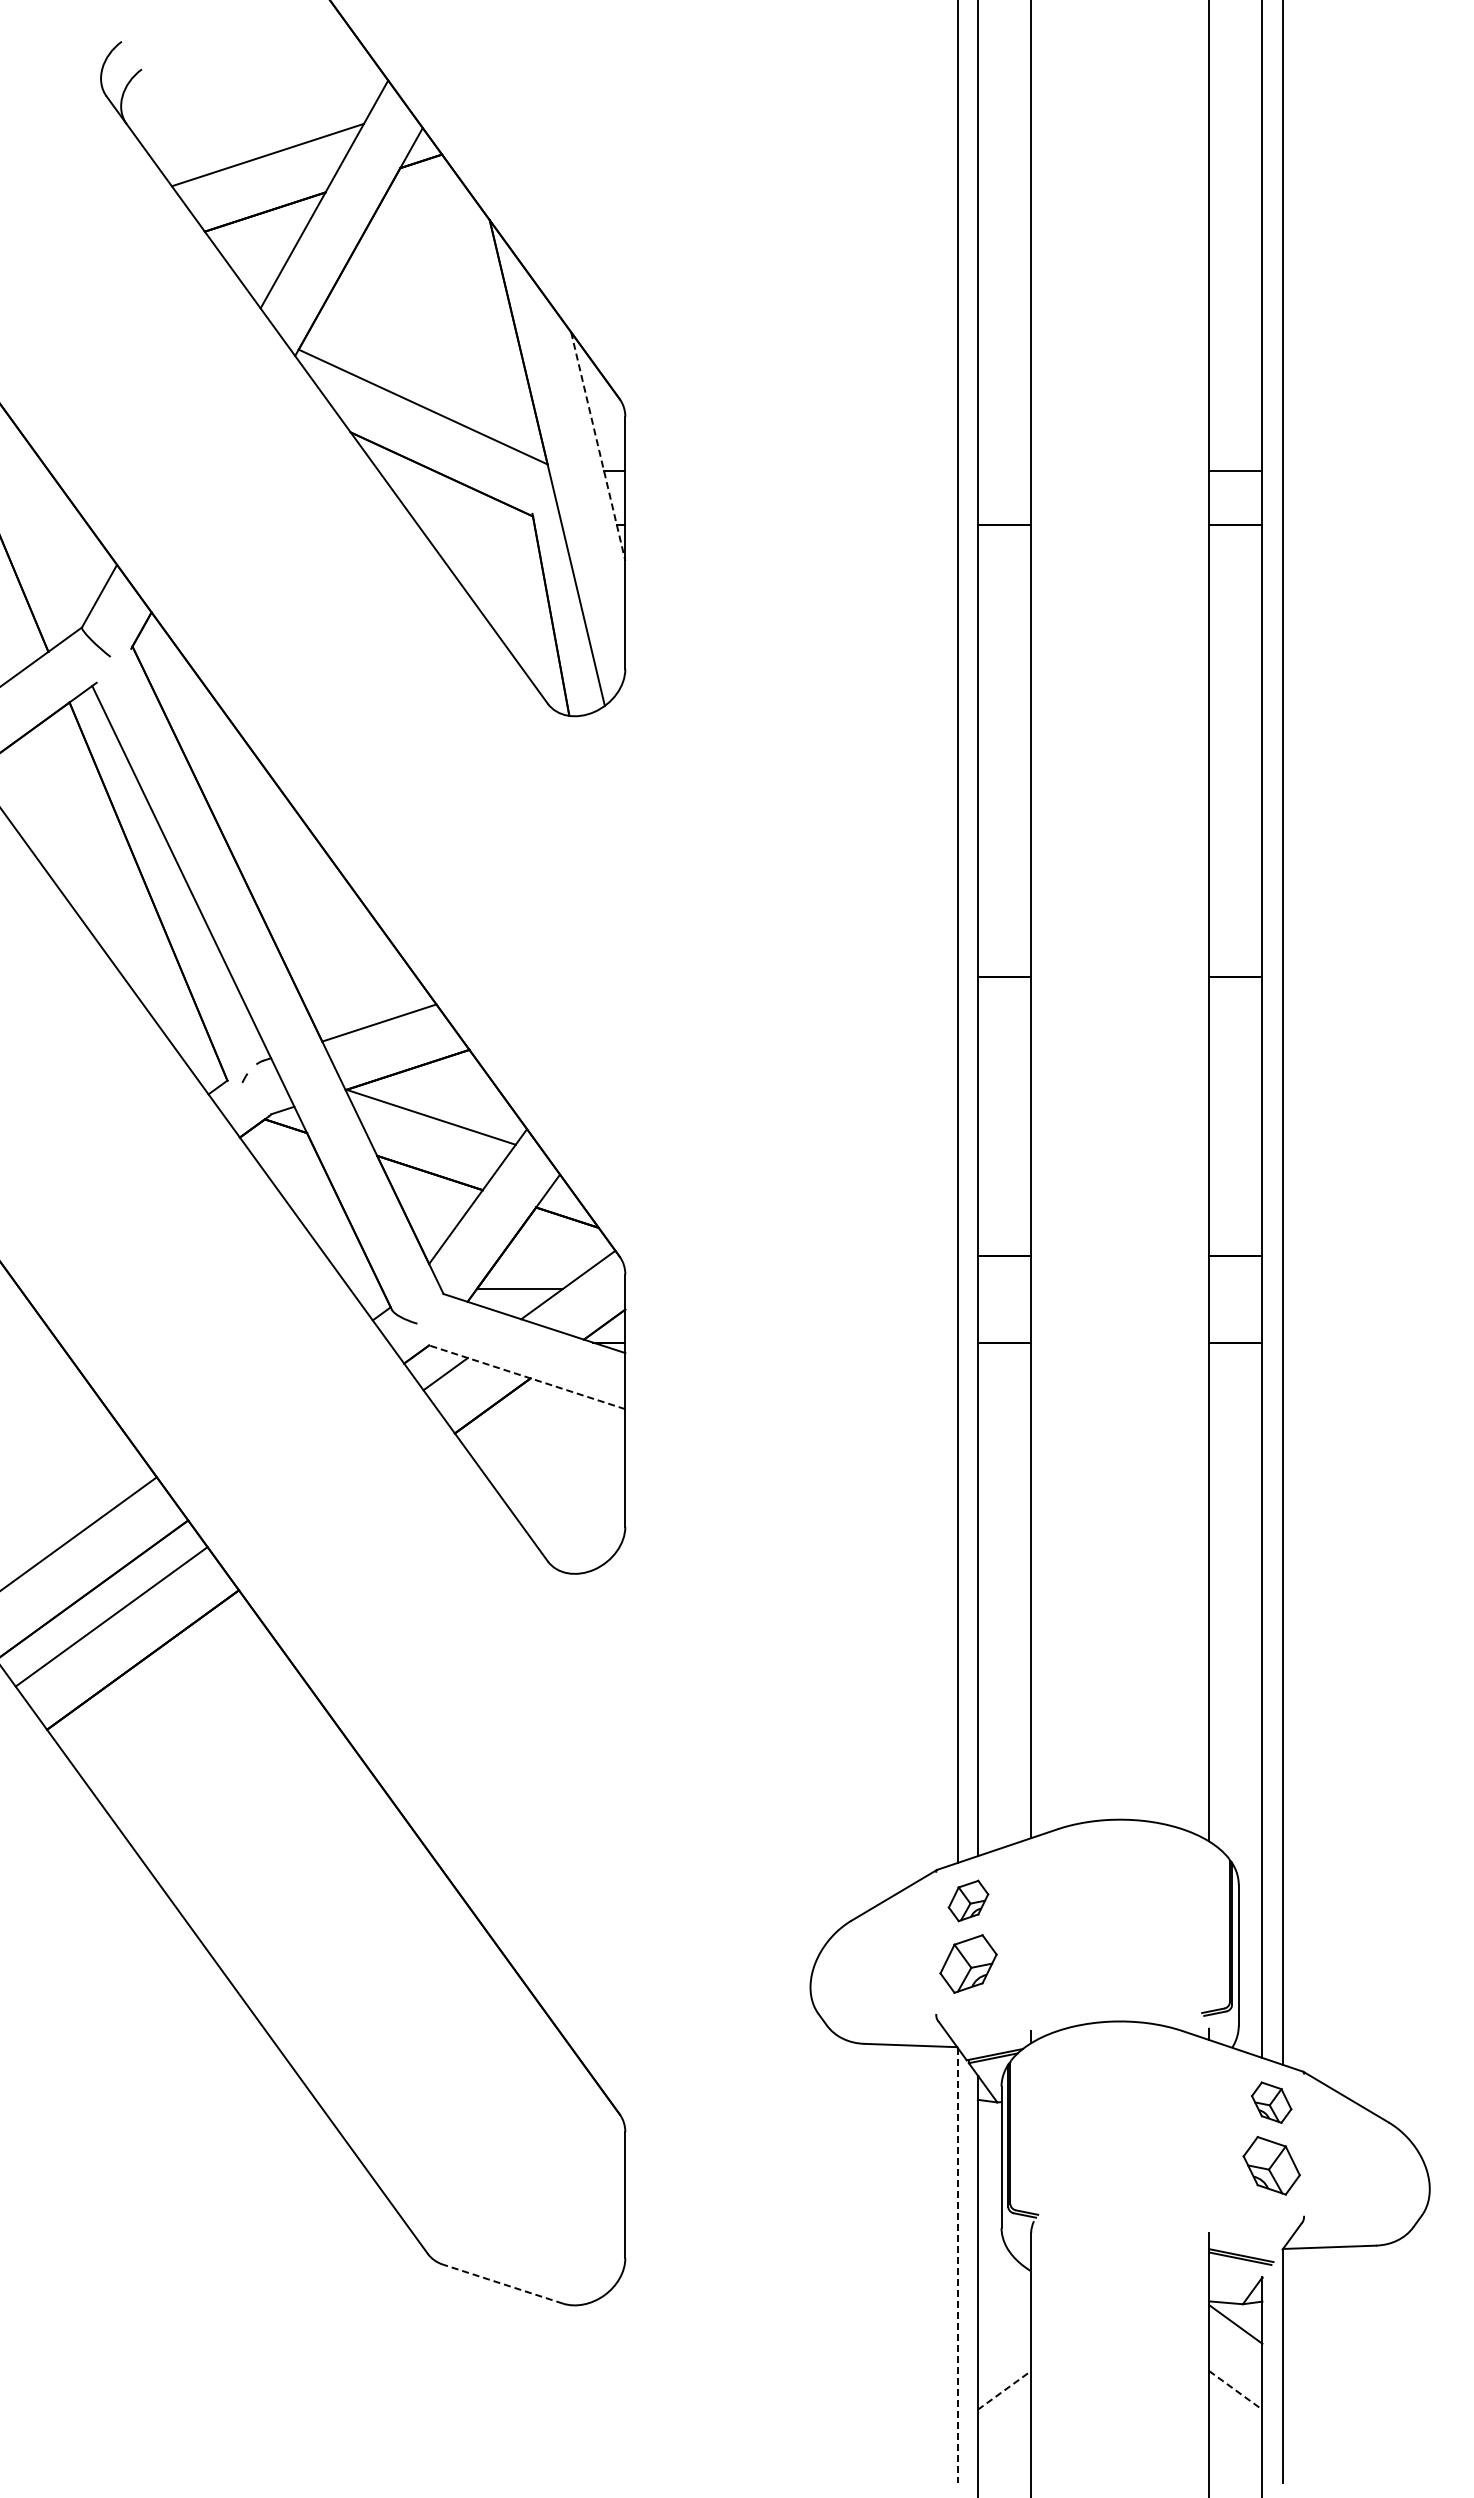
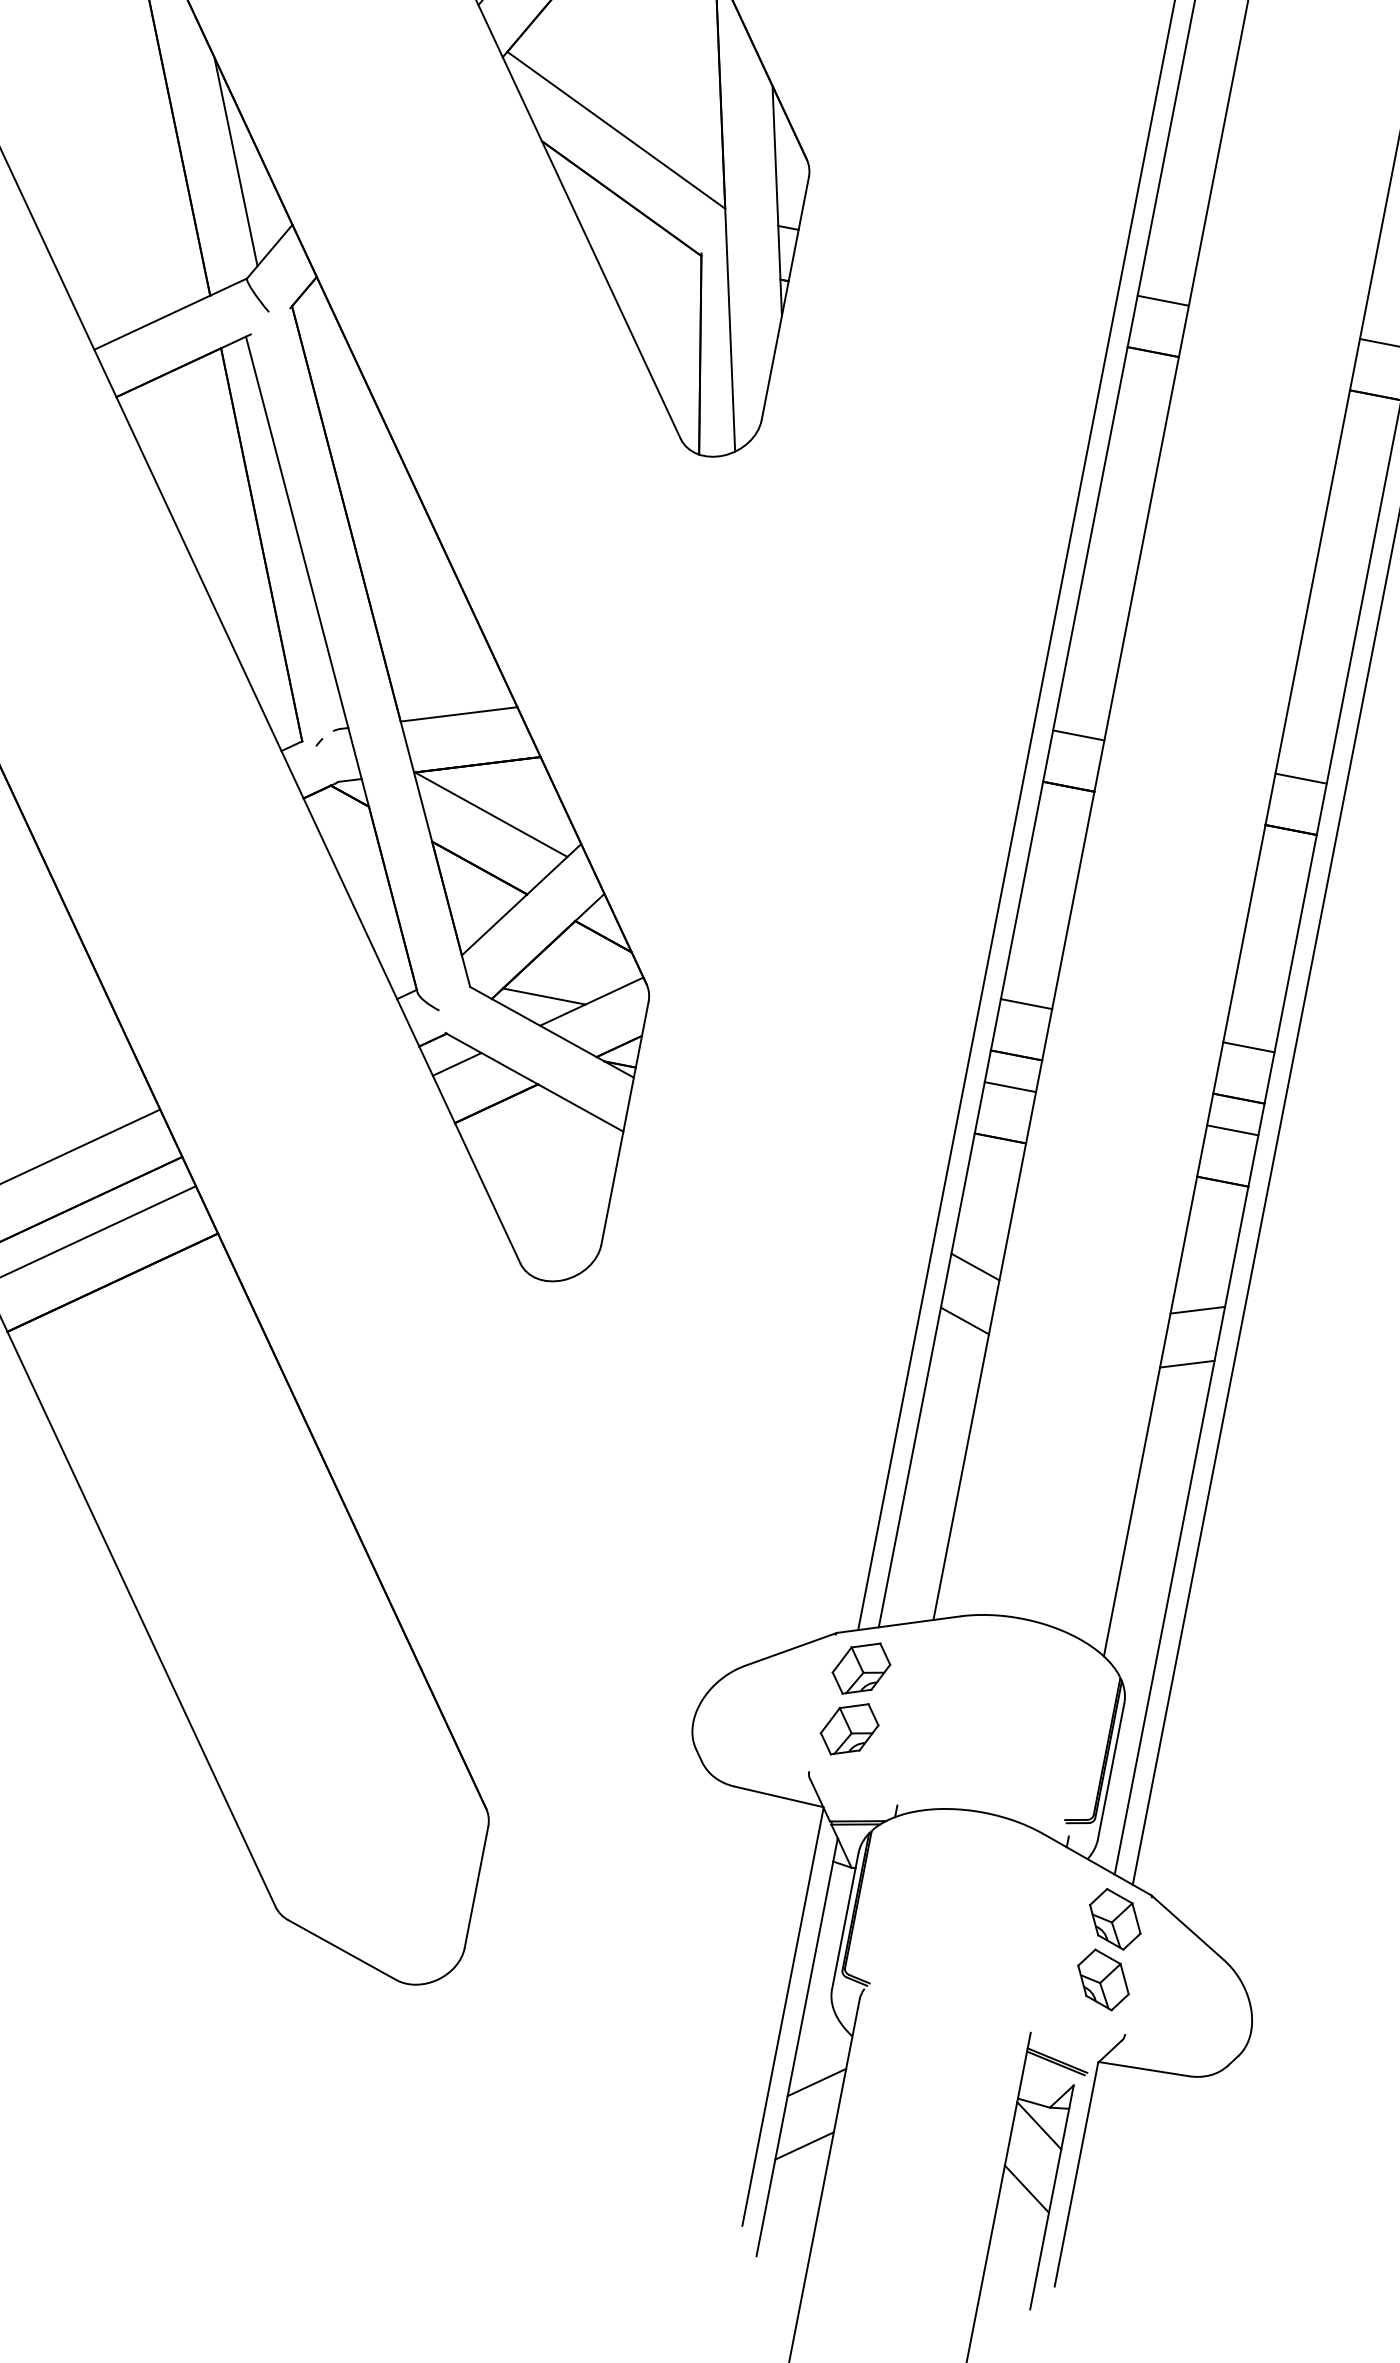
line: (598, 447) -> (777, 201), dashed -> solid
line: (1004, 471) -> (1163, 300), added
line: (48, 512) -> (236, 161), added
line: (1004, 923) -> (1078, 735), added
line: (1235, 923) -> (1300, 778), added
line: (1004, 1202) -> (1026, 1003), added
line: (1235, 1202) -> (1248, 1046), added
line: (1004, 1289) -> (1010, 1087), added
line: (1235, 1289) -> (1232, 1130), added
line: (526, 1377) -> (534, 1082), dashed -> solid
line: (1004, 1475) -> (975, 1266), added
line: (1235, 1475) -> (1197, 1309), added
line: (1004, 1532) -> (964, 1321), added
line: (1235, 1532) -> (1187, 1364), added
part: (968, 1900) -> (861, 1668), size x1.43
part: (1271, 2102) -> (1115, 1919), size x1.43
line: (957, 2265) -> (782, 2017), dashed -> solid
line: (502, 2283) -> (341, 1949), dashed -> solid
line: (1004, 2324) -> (816, 2082), added
line: (1004, 2390) -> (804, 2146), dashed -> solid
line: (1235, 2390) -> (1026, 2189), dashed -> solid

